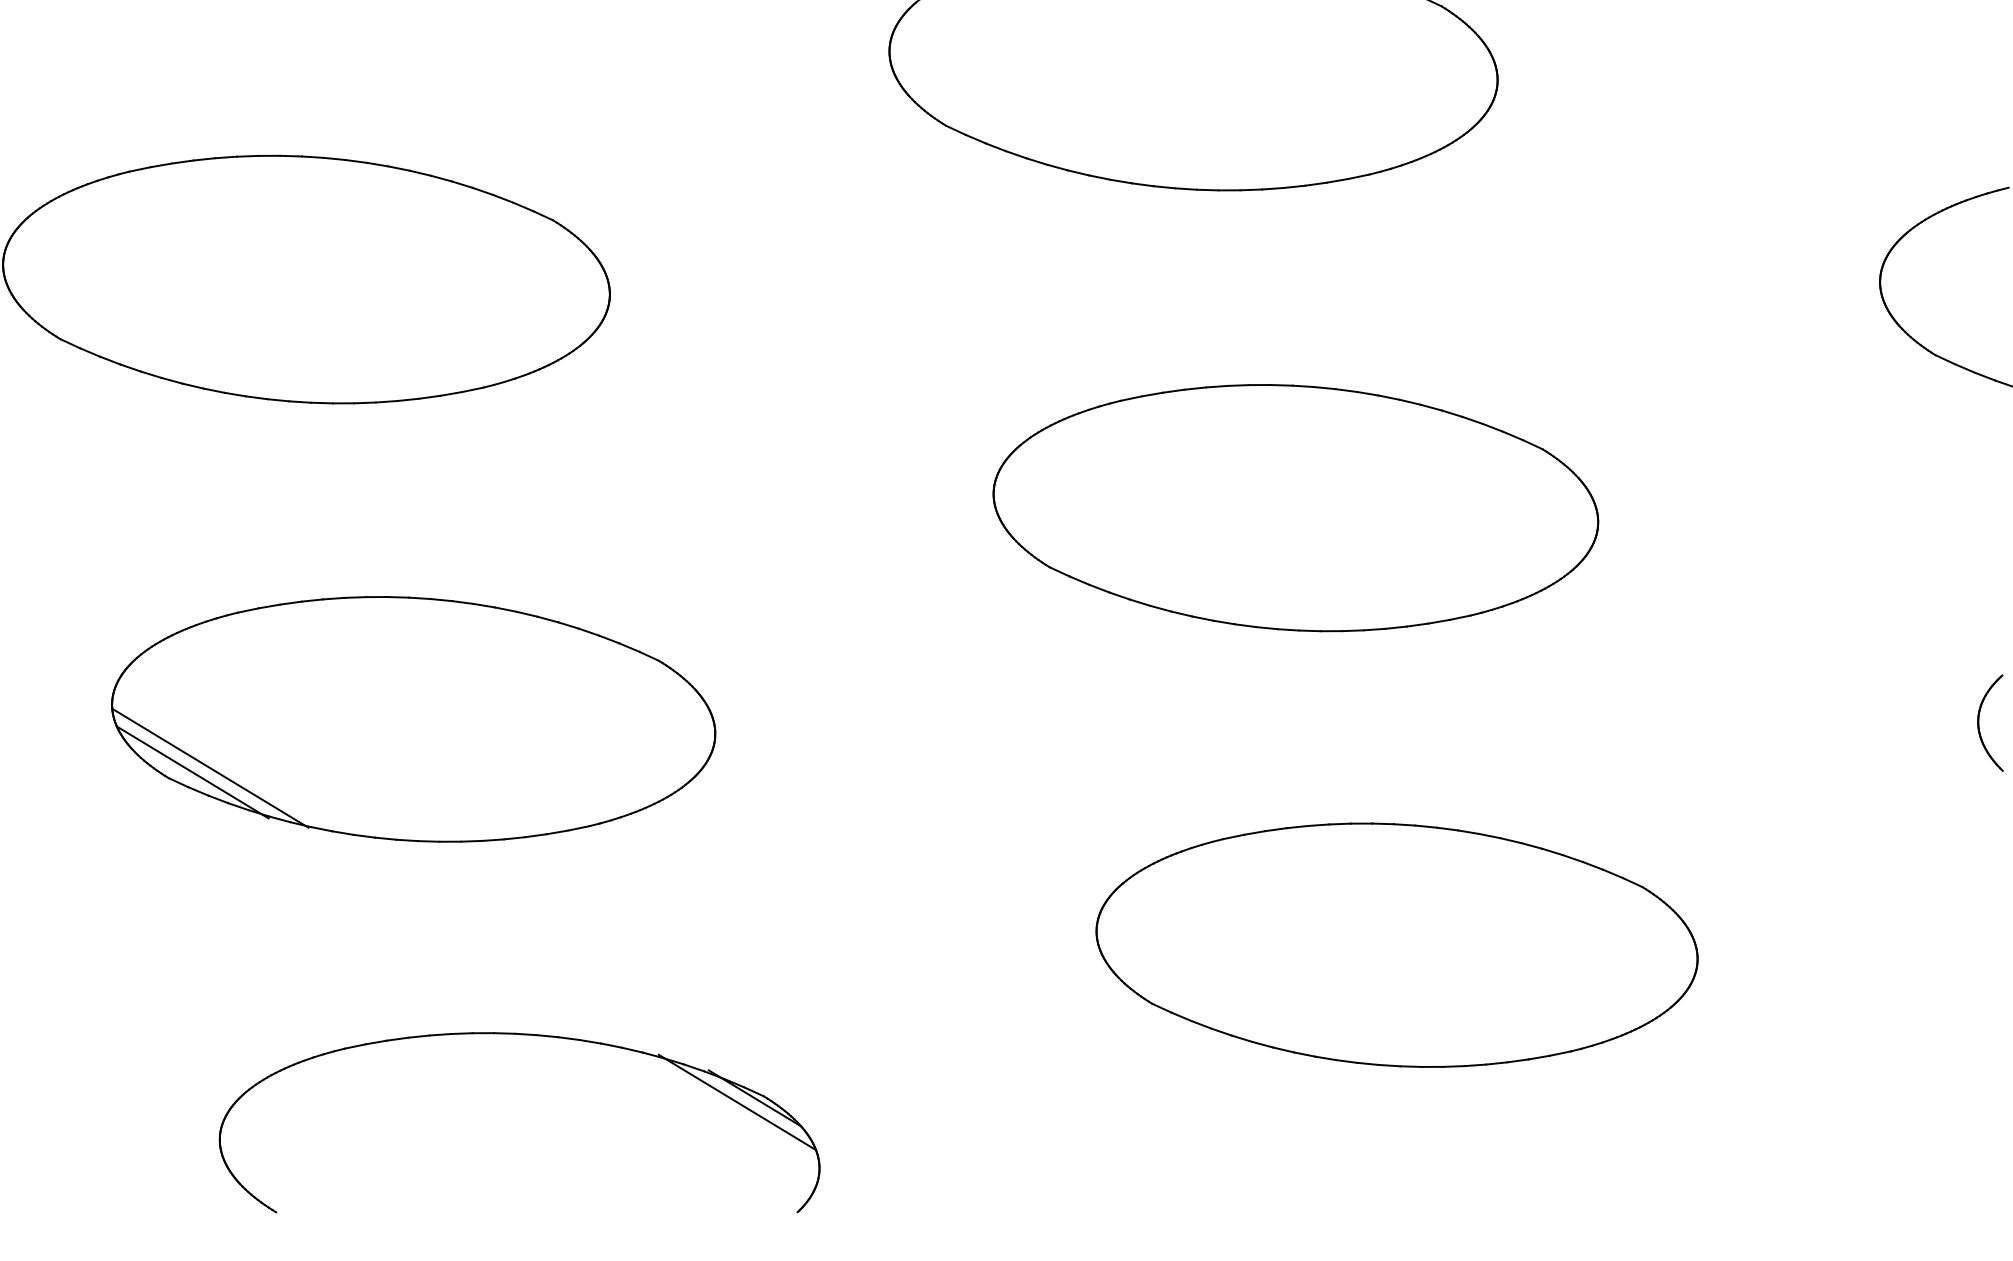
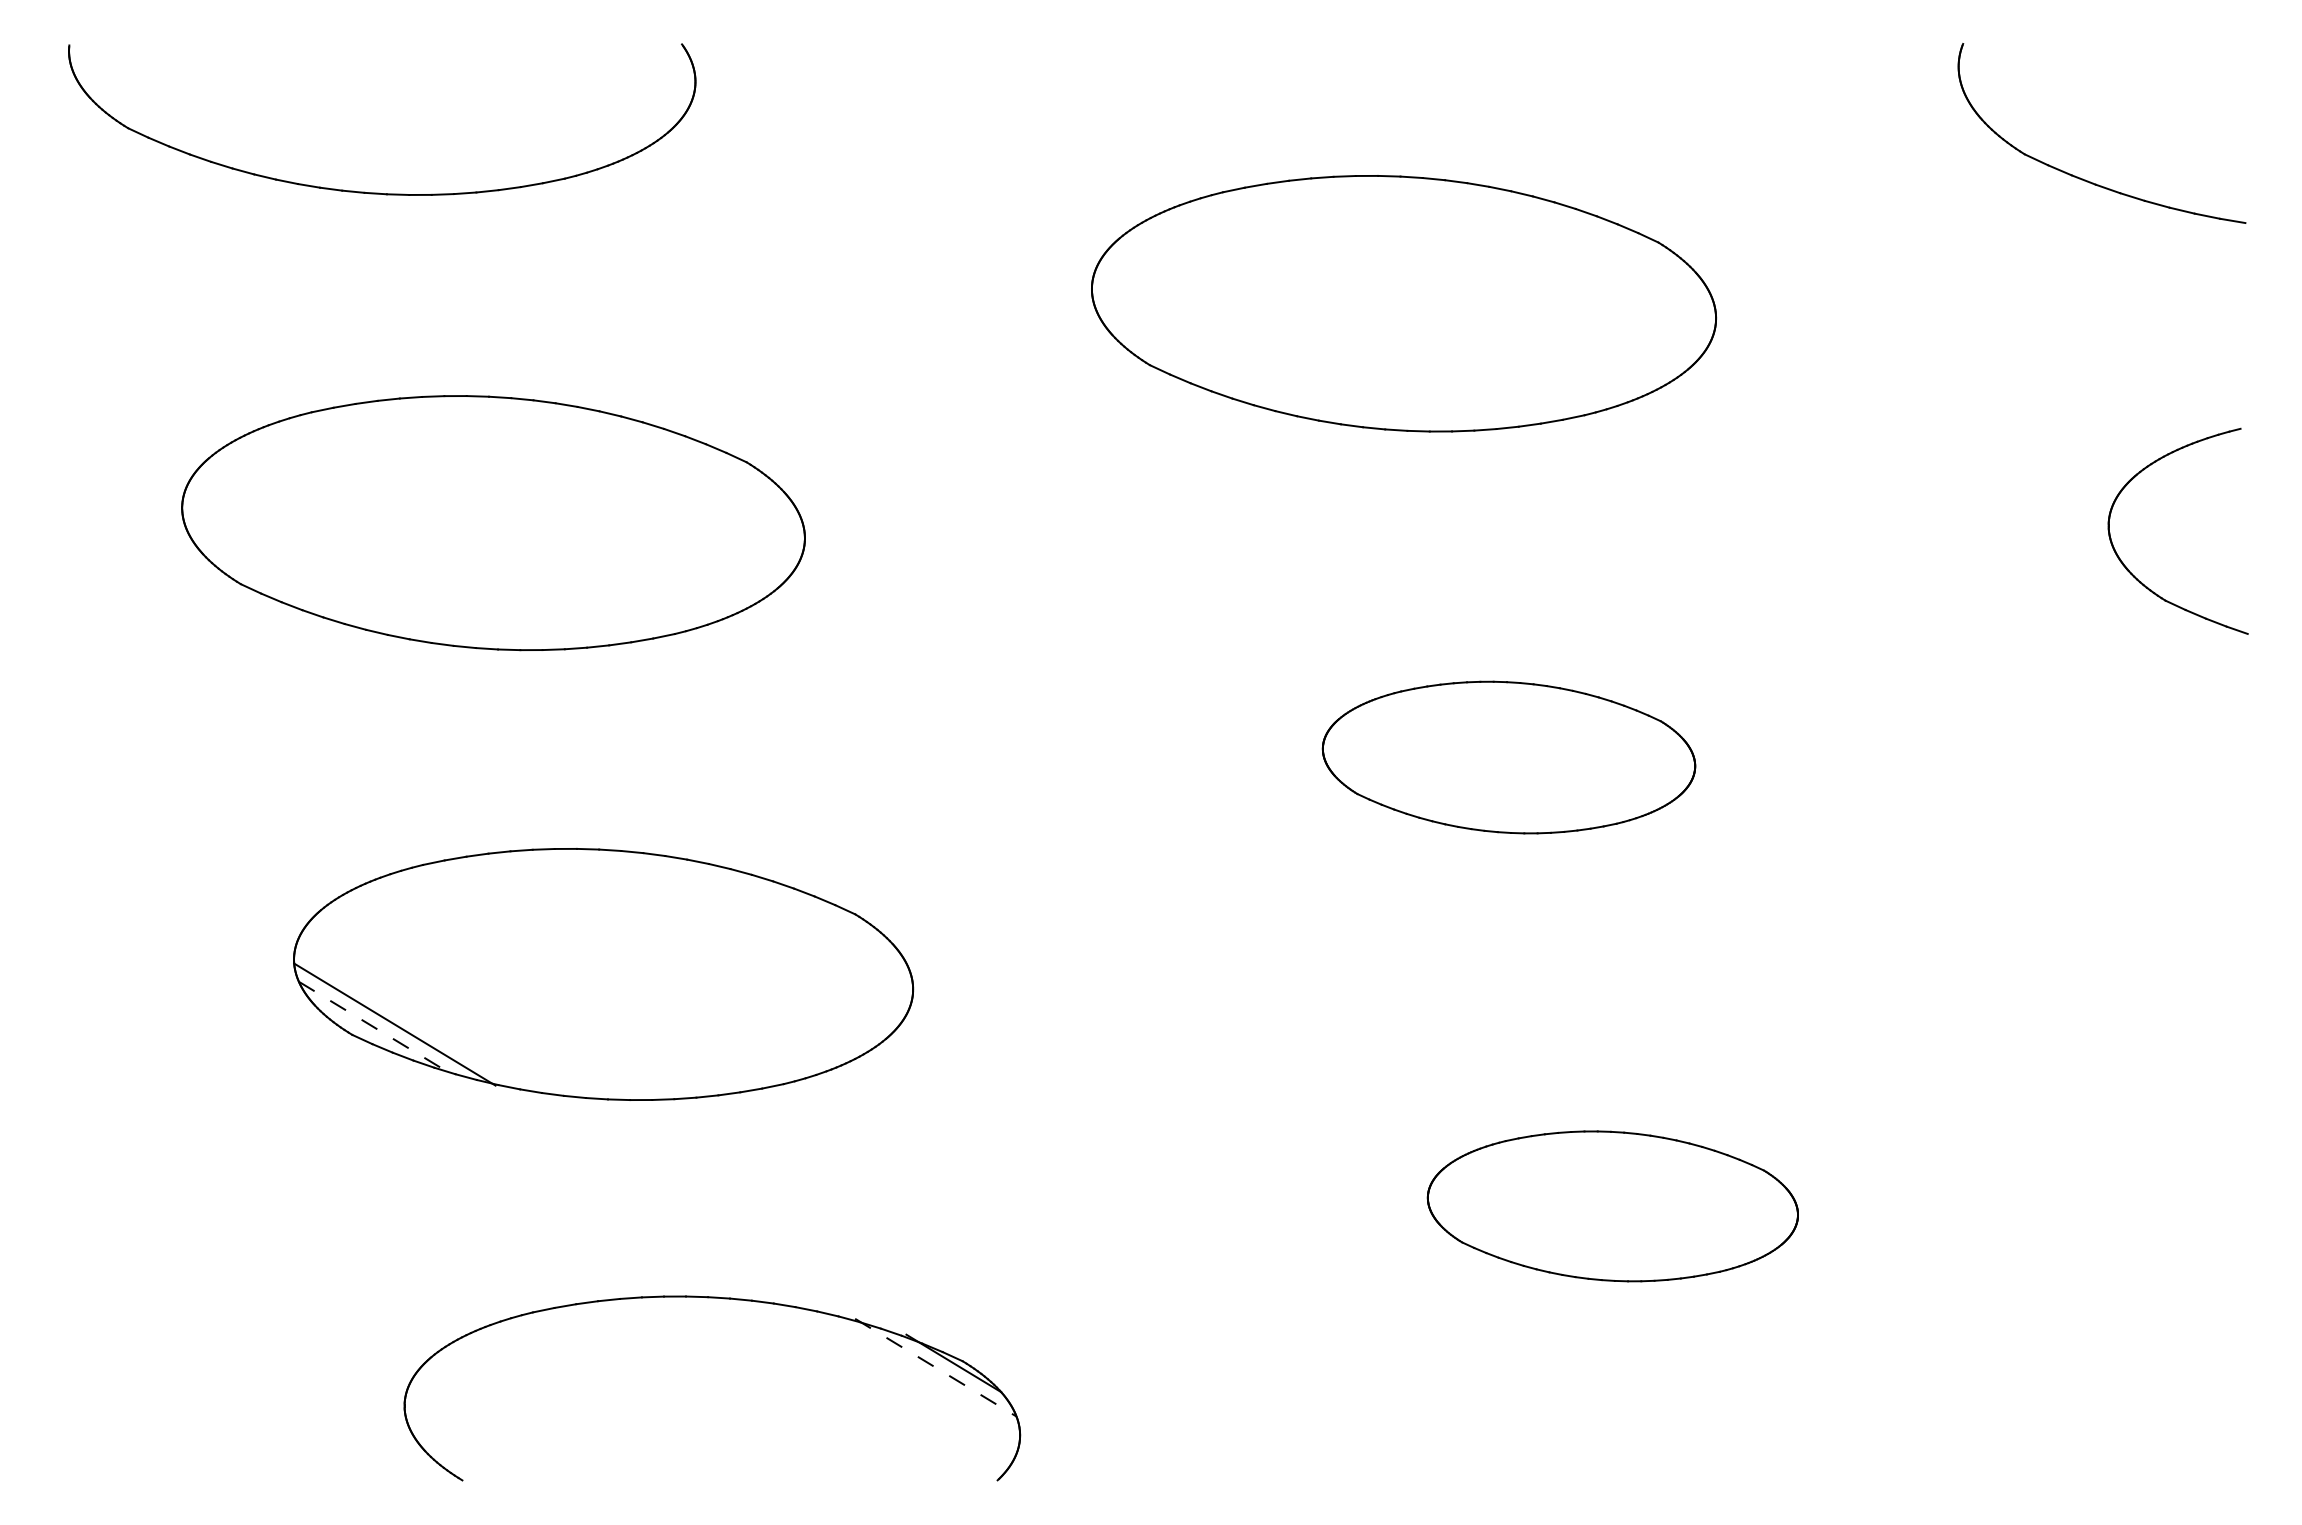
part: (1295, 507) -> (1508, 757), size x0.6
part: (1979, 723) -> (2210, 978), removed
line: (193, 772) -> (377, 1029), solid -> dashed
part: (1396, 945) -> (1612, 1206), size x0.6
line: (738, 1102) -> (936, 1367), solid -> dashed

